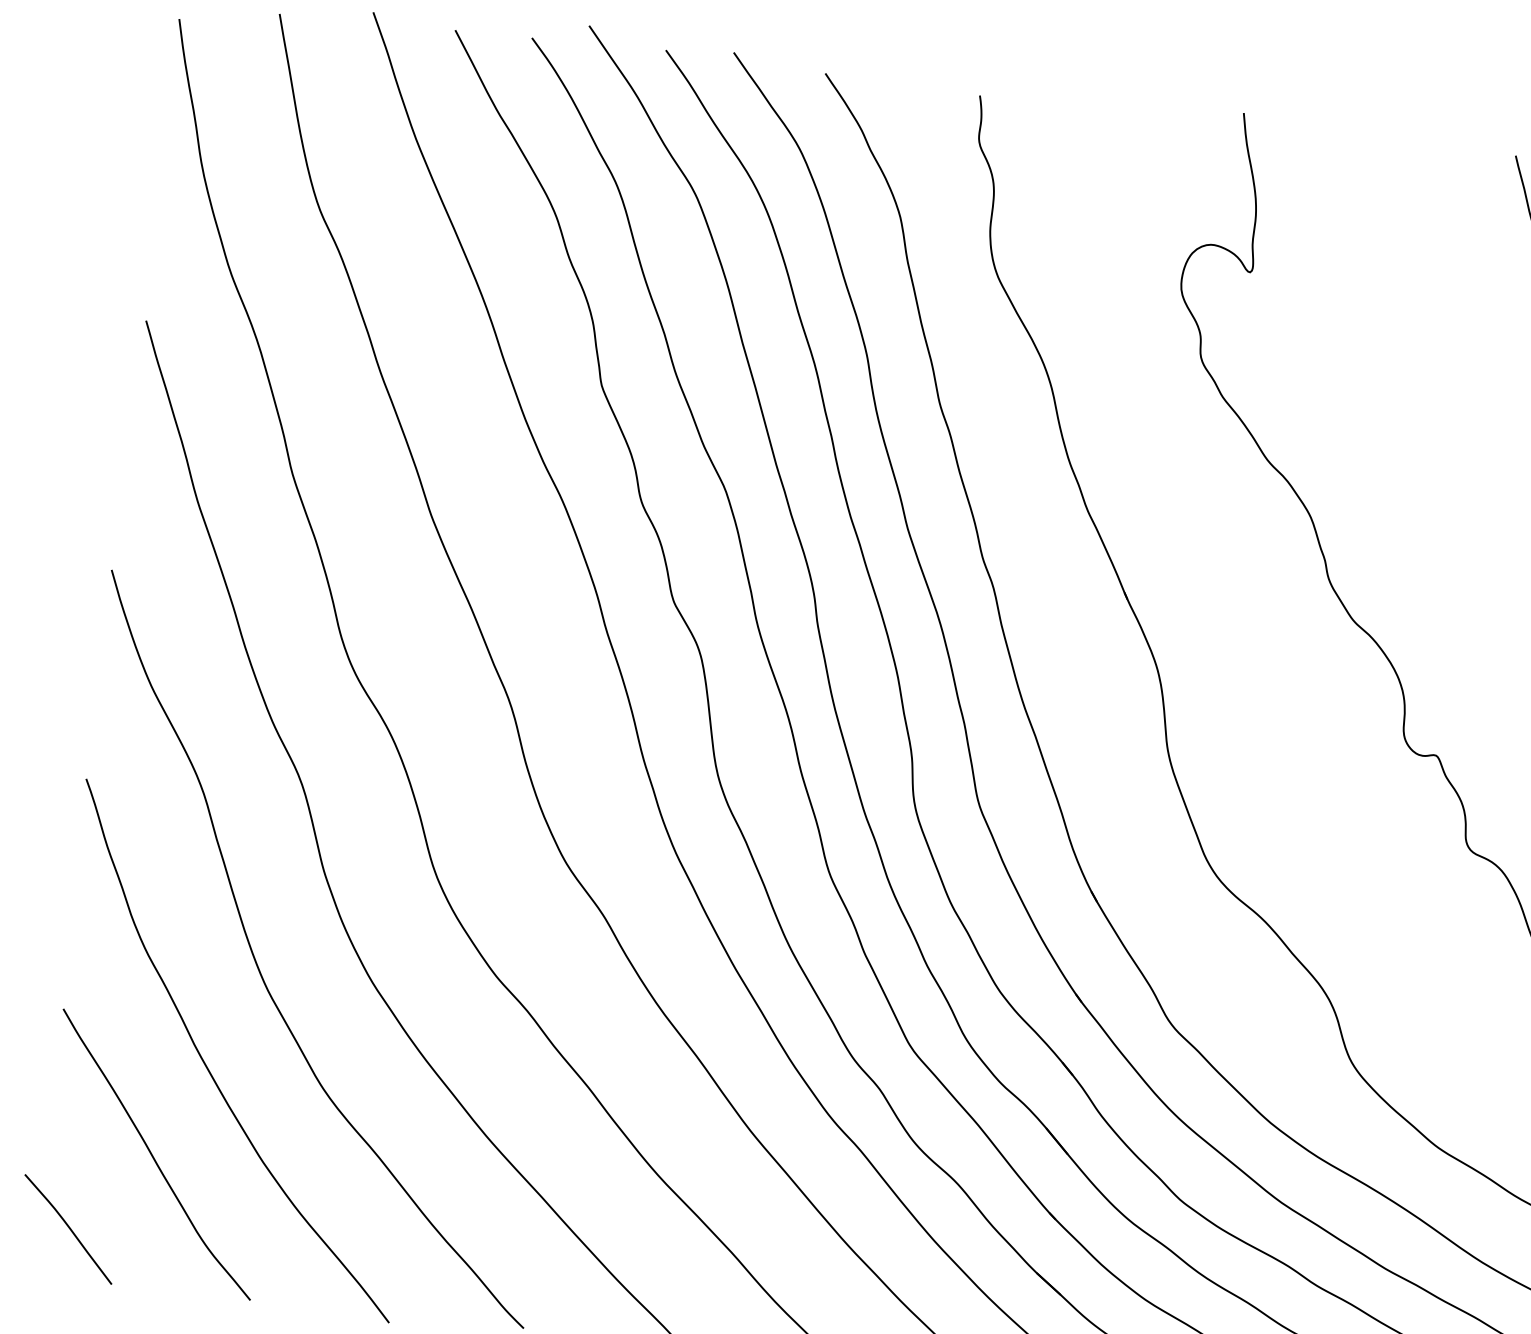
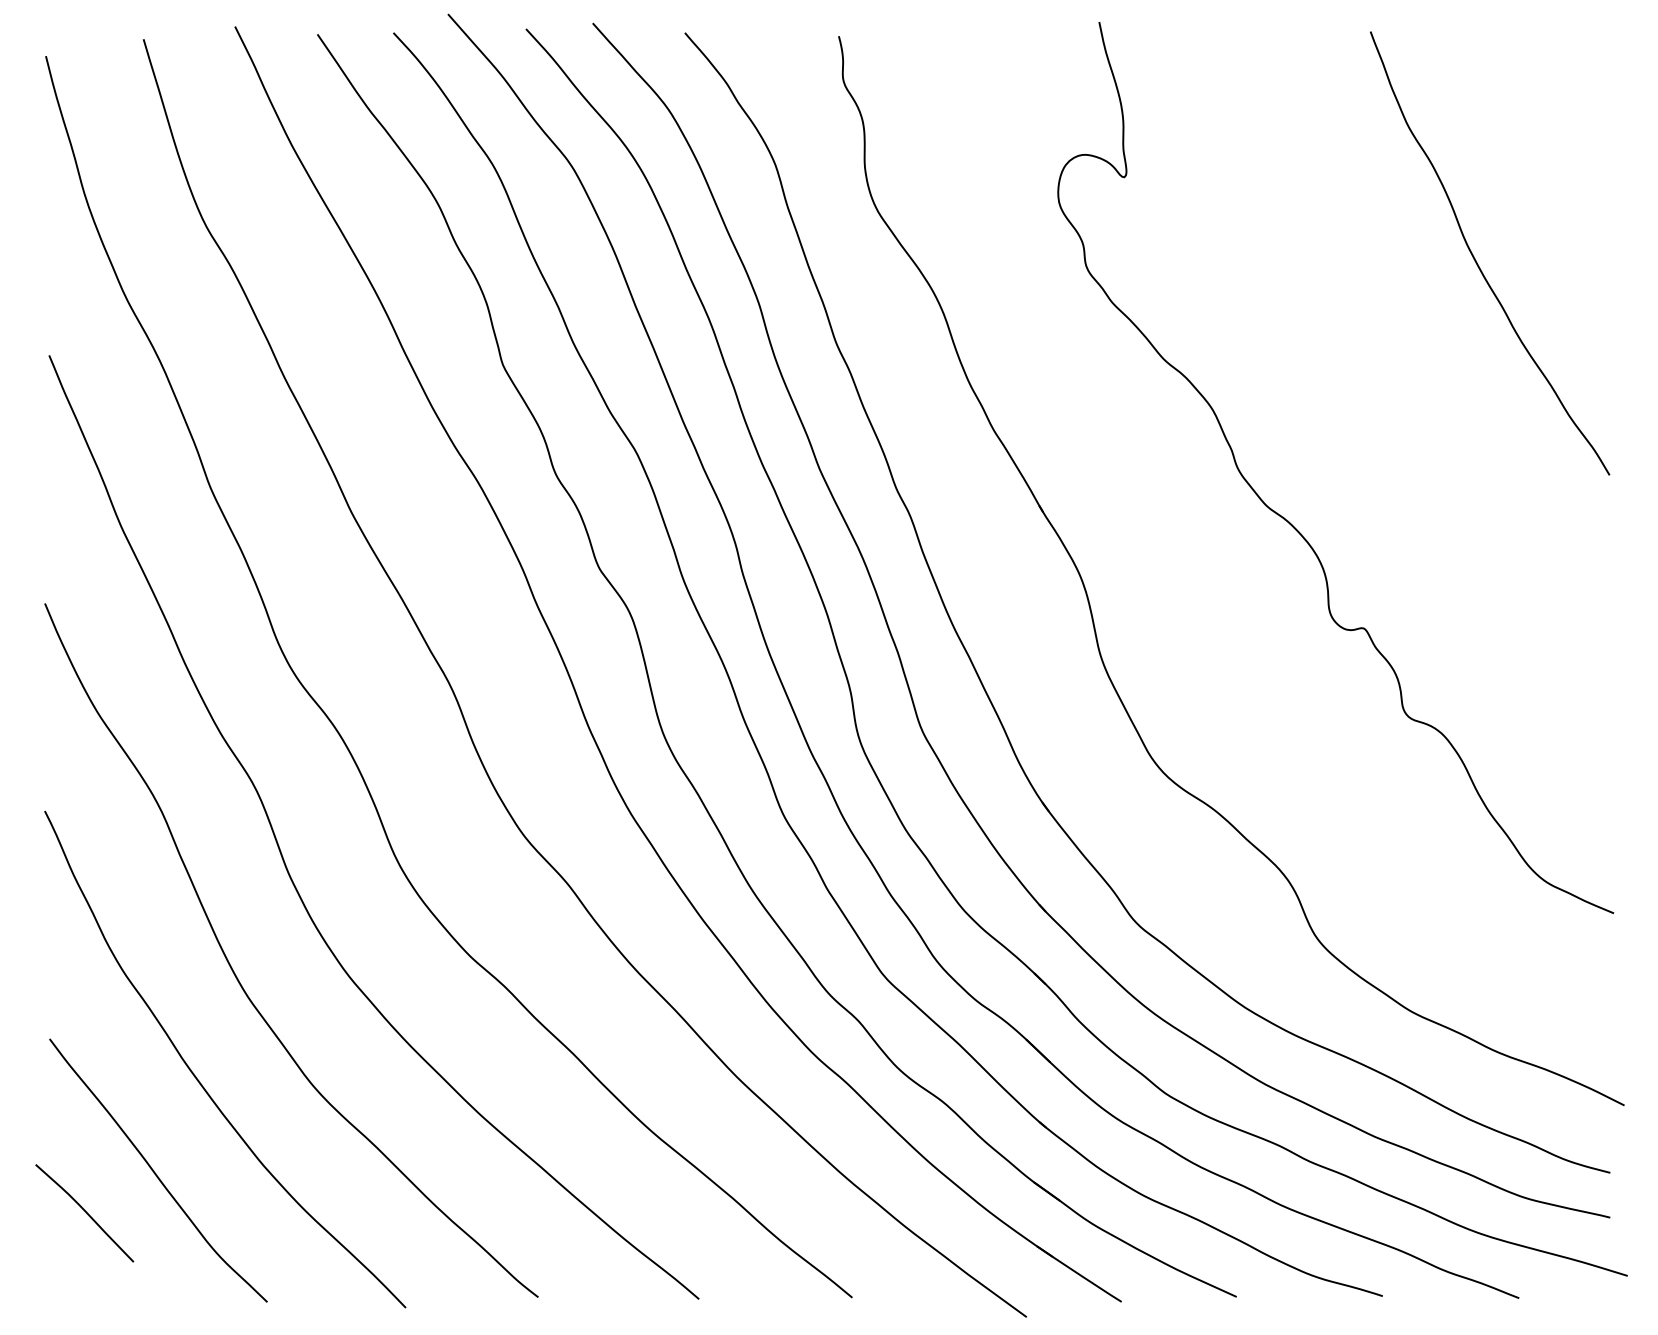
curve: (69, 1228) -> (85, 1212), moved

